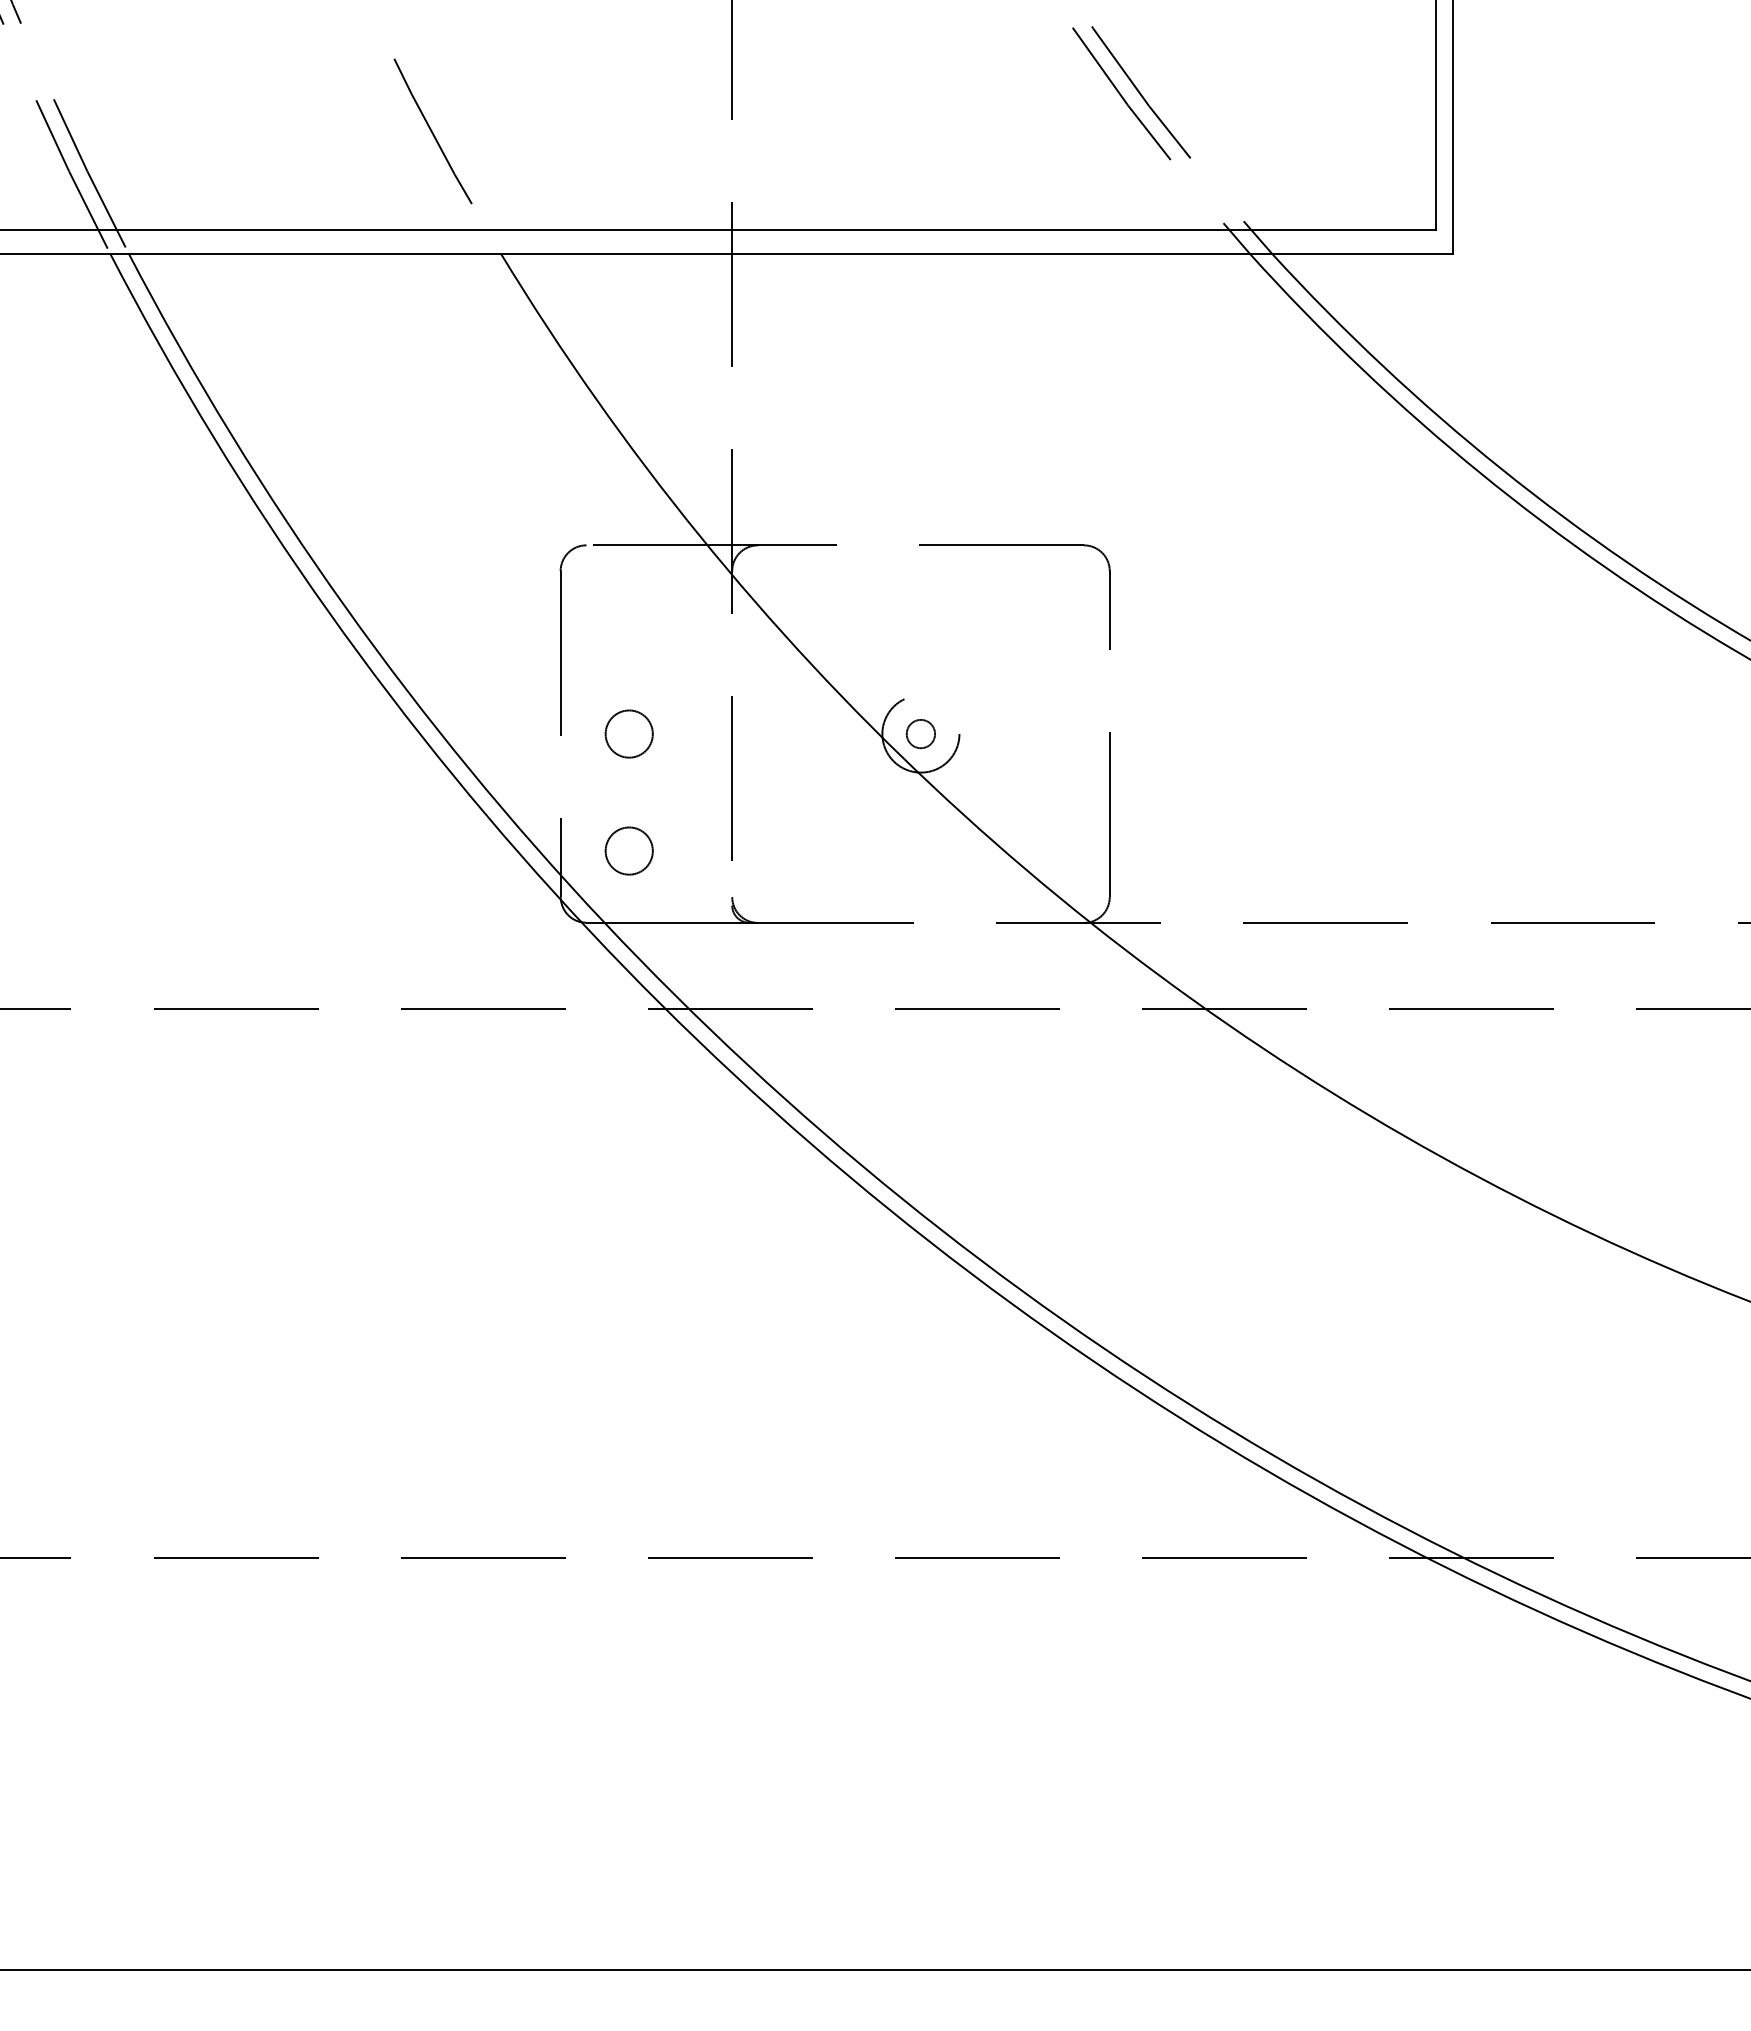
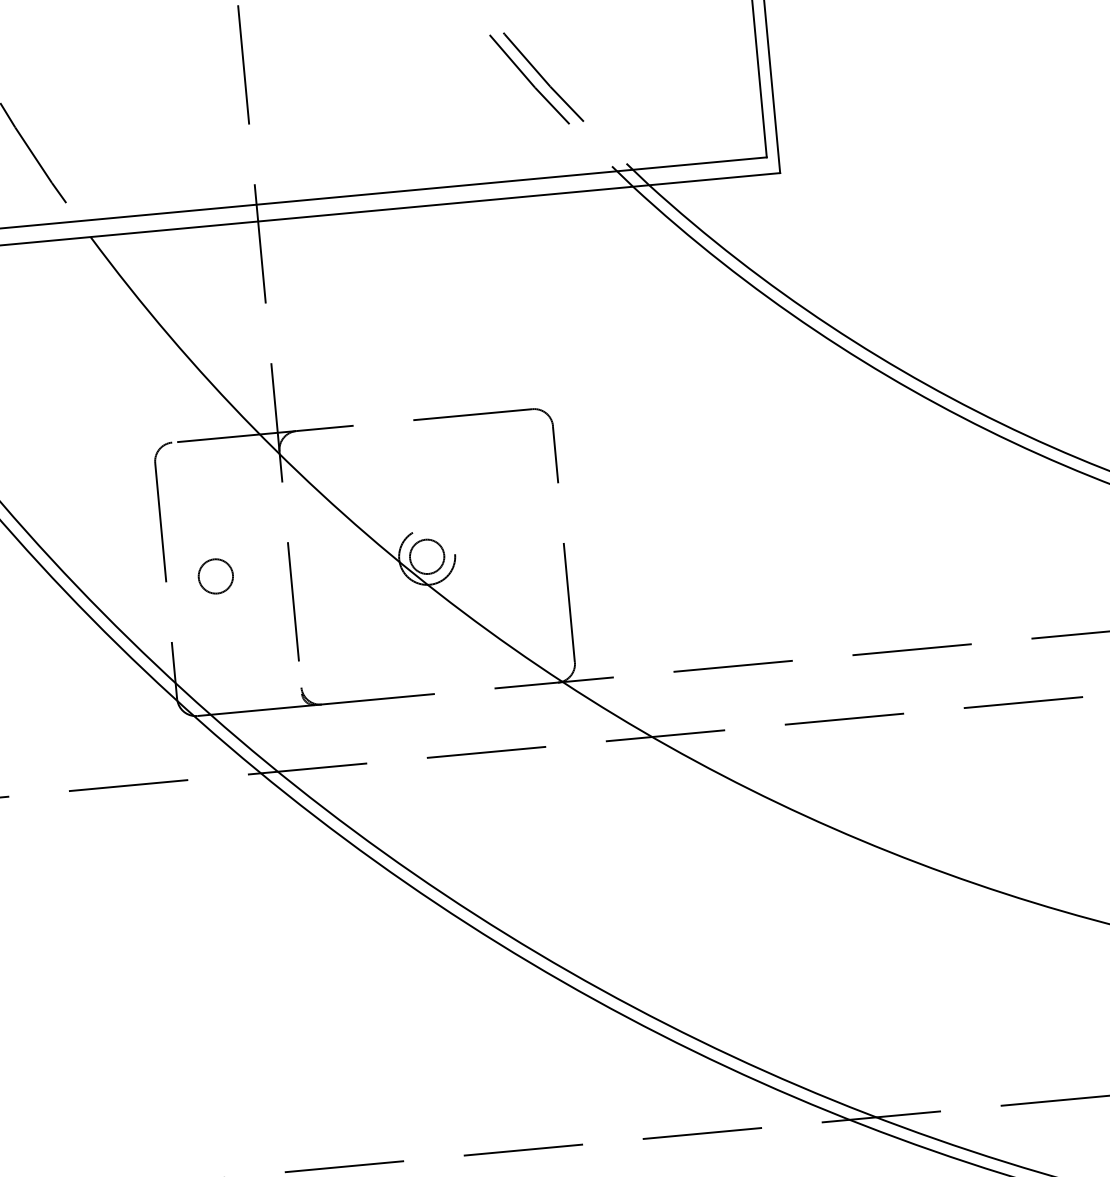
circle: (920, 733) -> (426, 556), size x1.67
circle: (628, 850) -> (223, 660), removed

